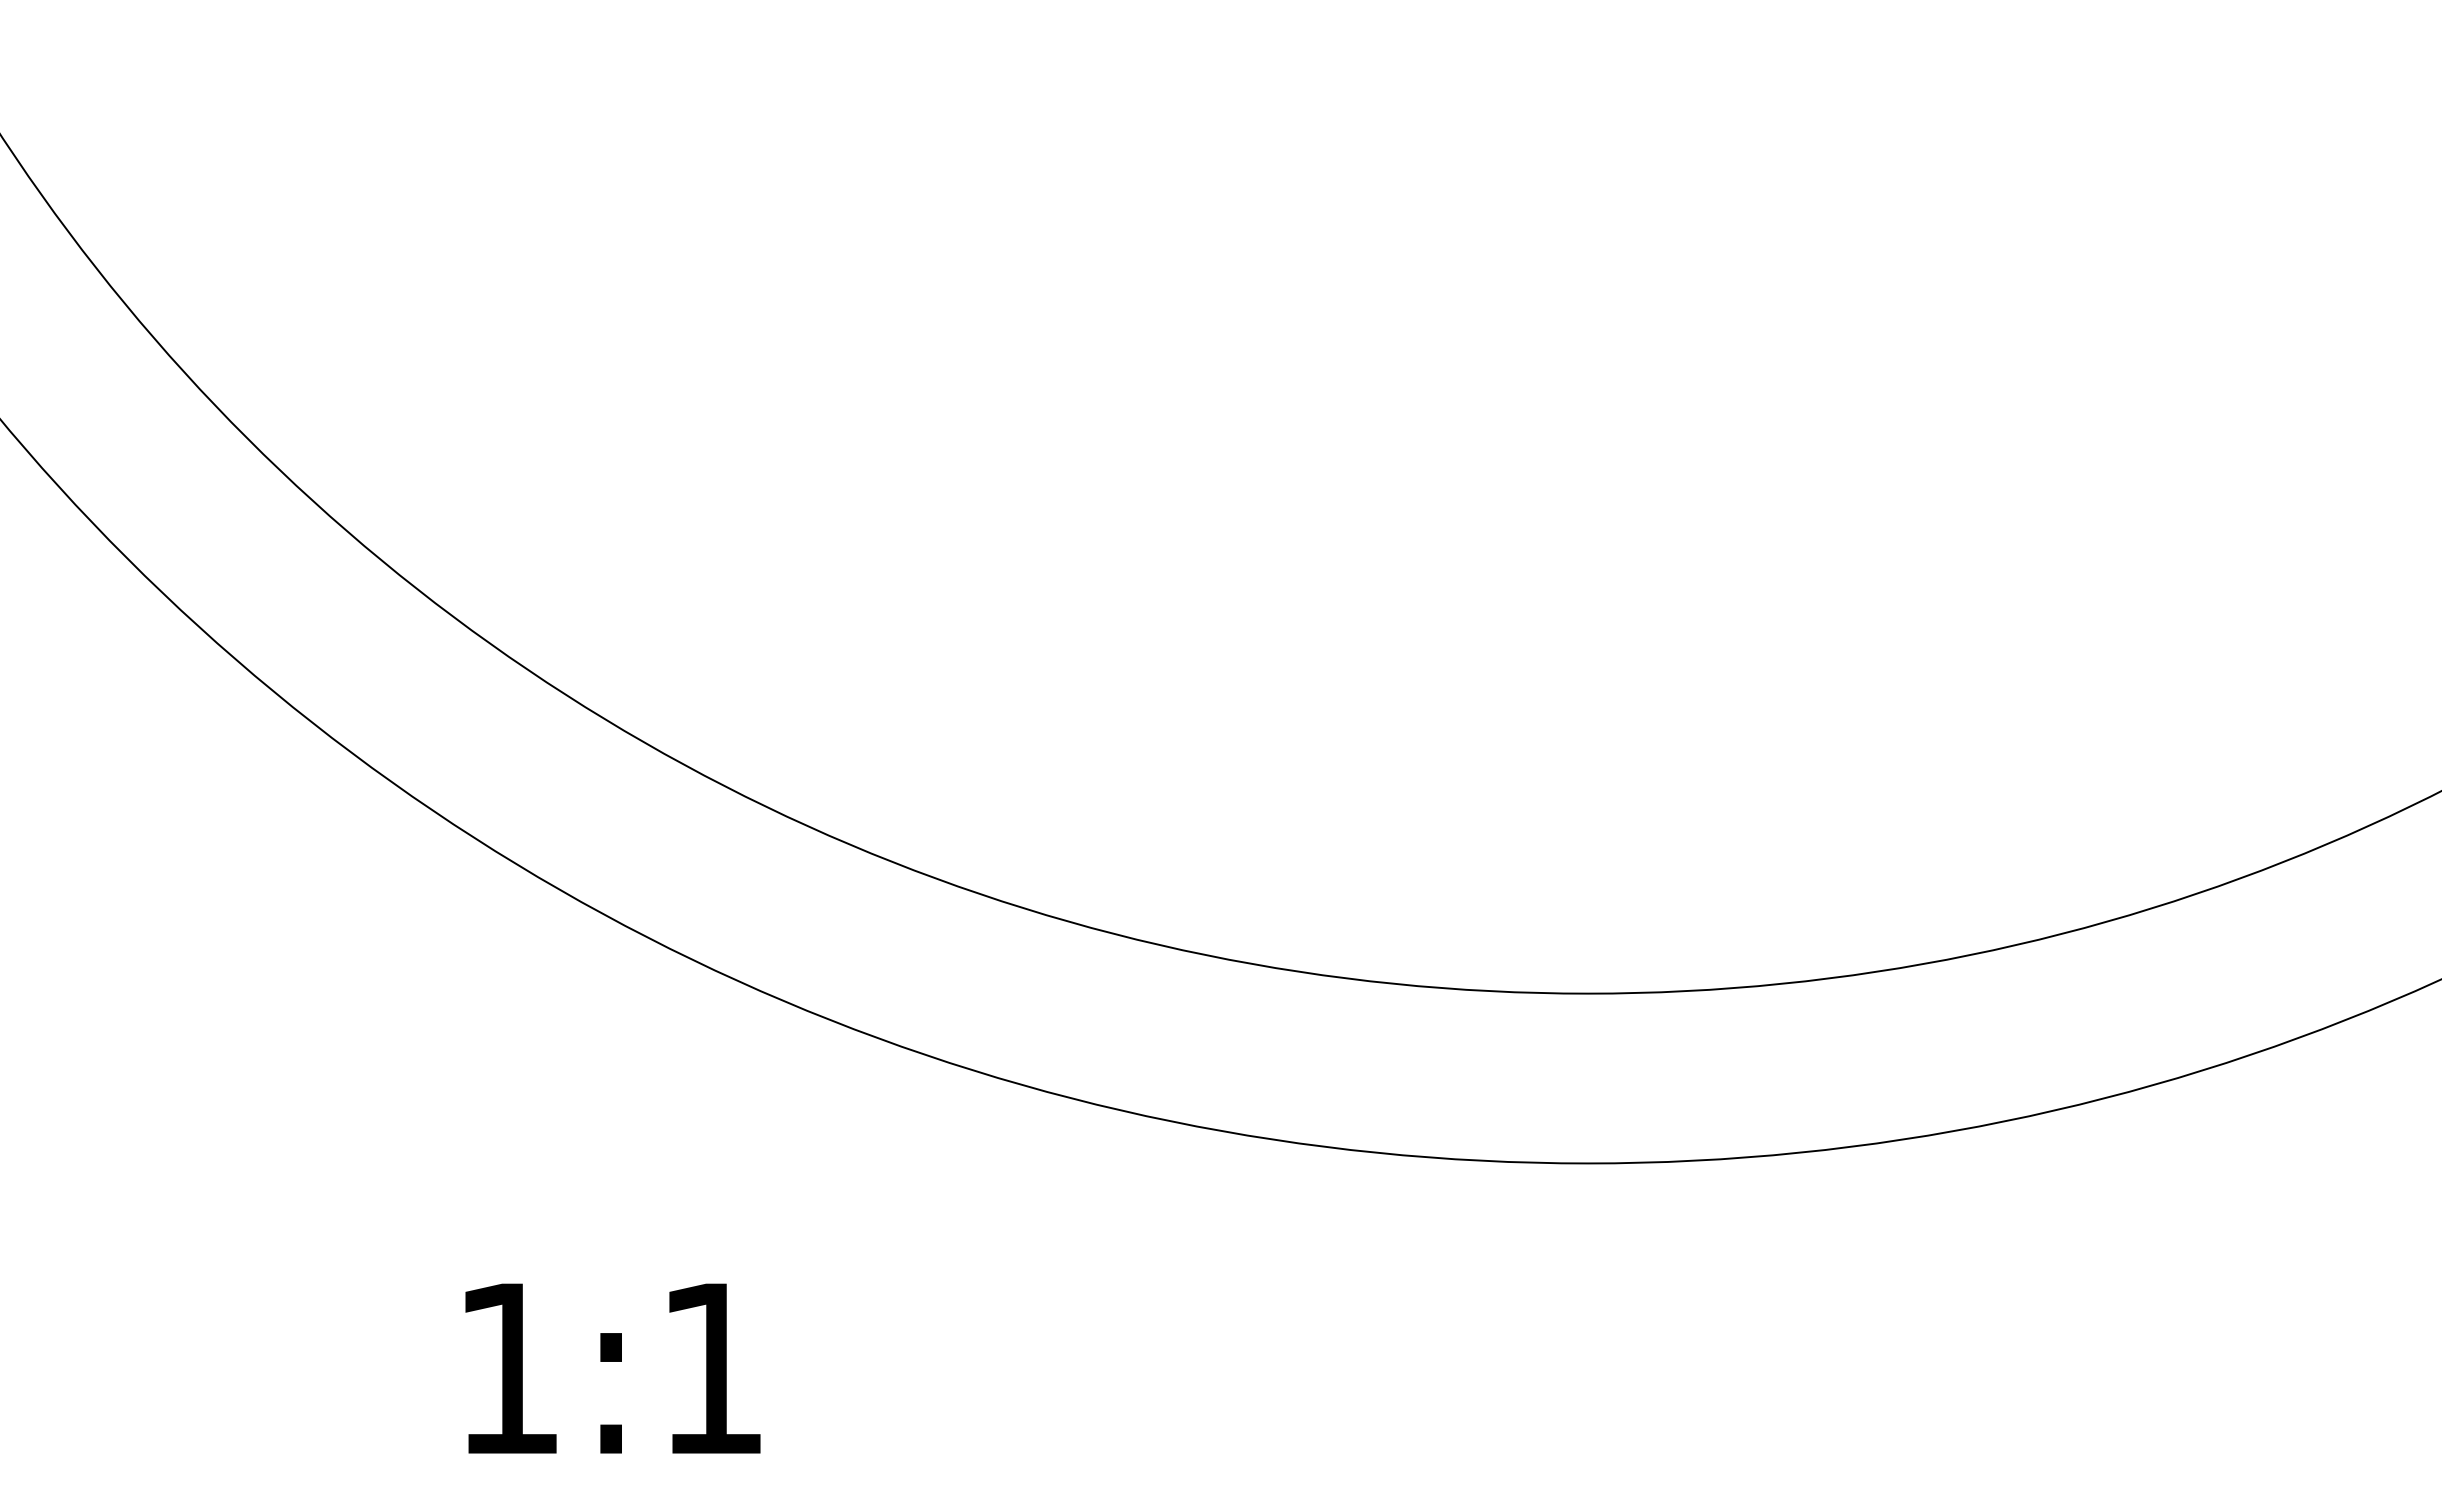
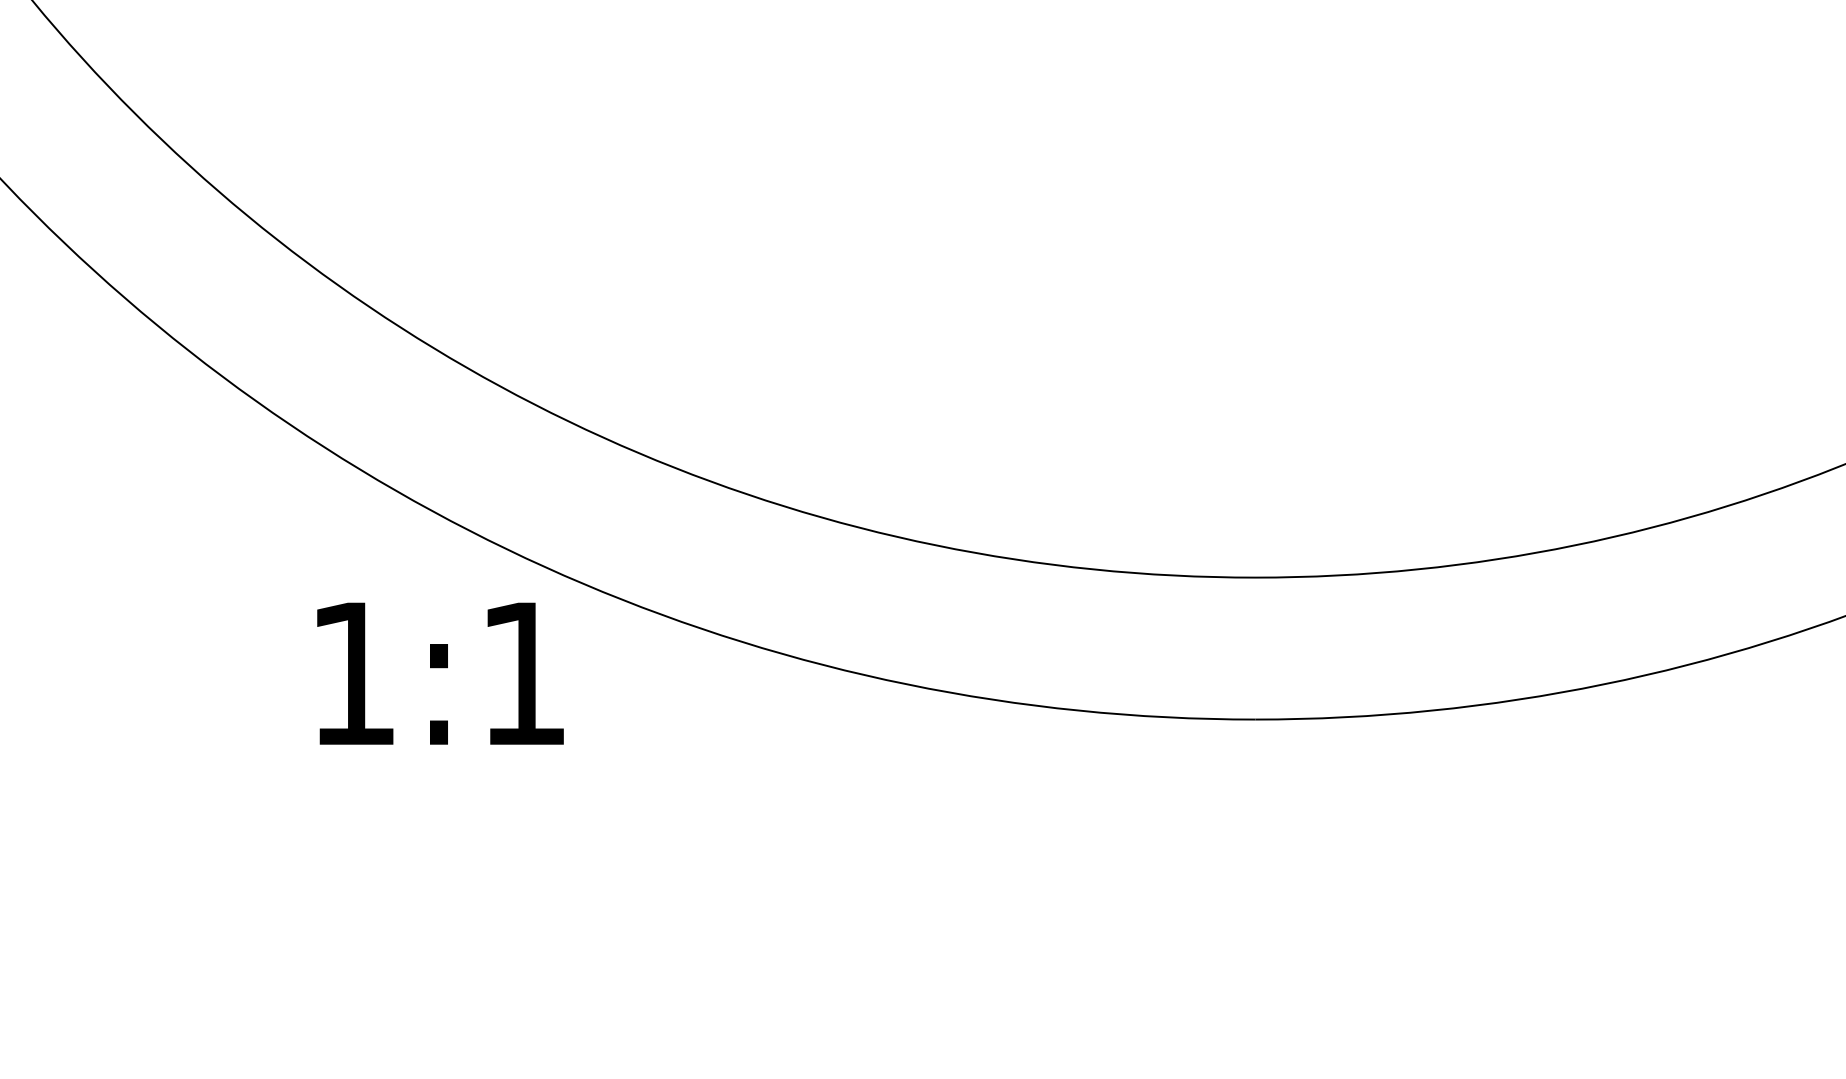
text: (612, 1368) -> (440, 673), moved

